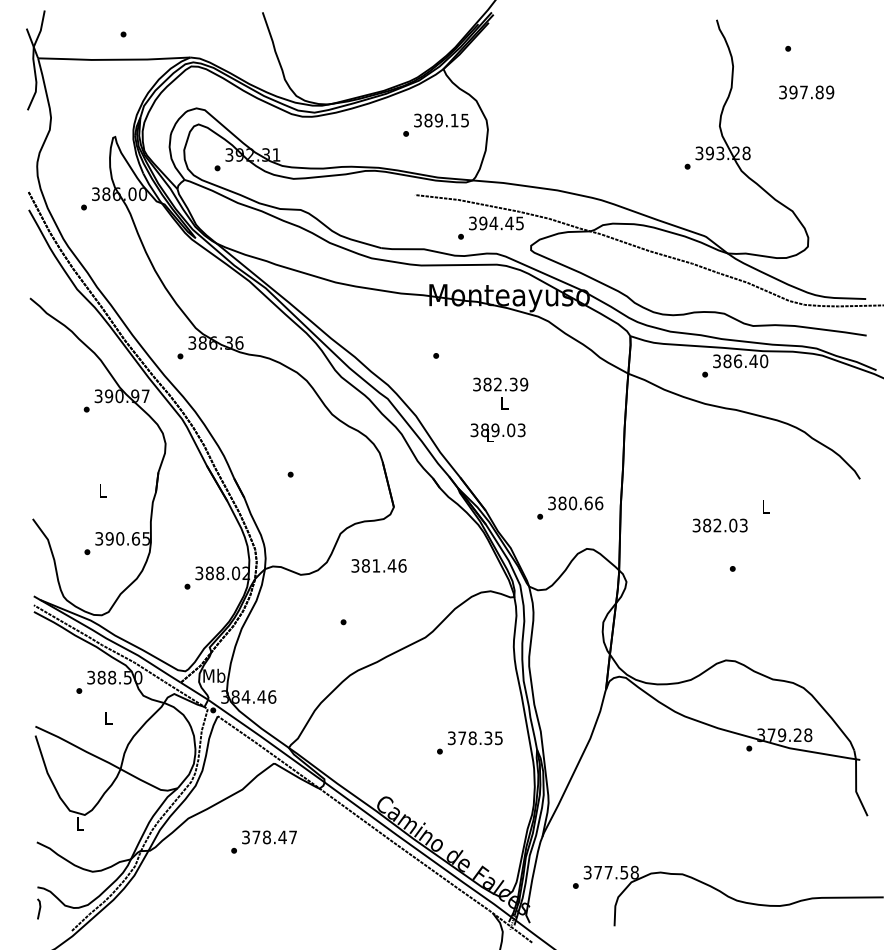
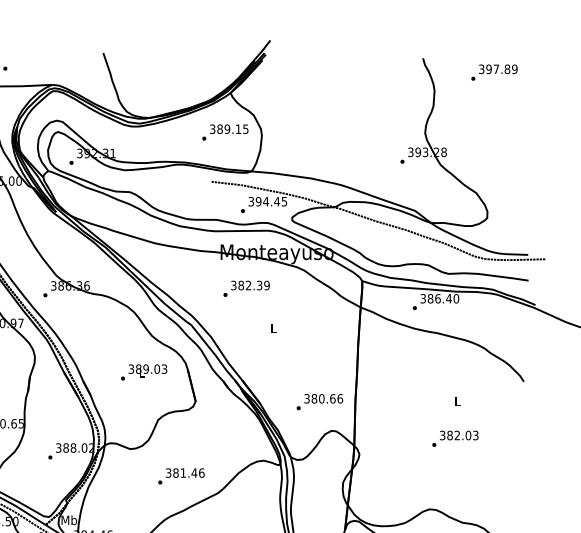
text: (806, 92) -> (498, 69), moved
text: (500, 384) -> (250, 285), moved
text: (497, 432) -> (147, 370), moved
text: (719, 525) -> (458, 435), moved
text: (378, 565) -> (184, 472), moved

